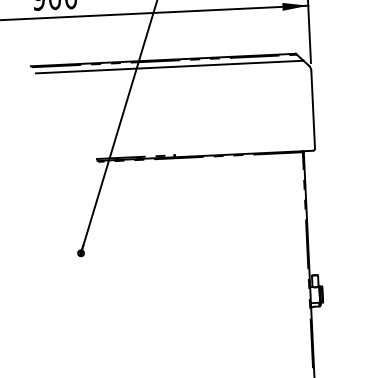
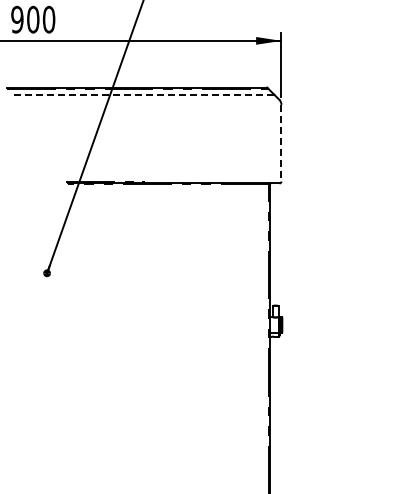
line: (169, 66) -> (142, 94), solid -> dashed
line: (313, 110) -> (281, 143), solid -> dashed

